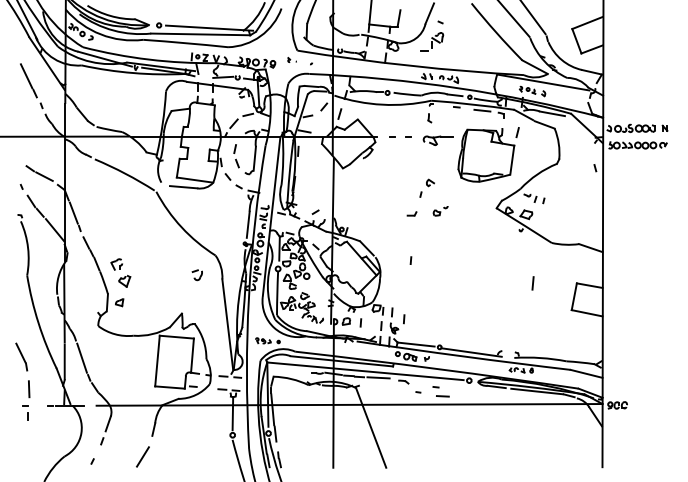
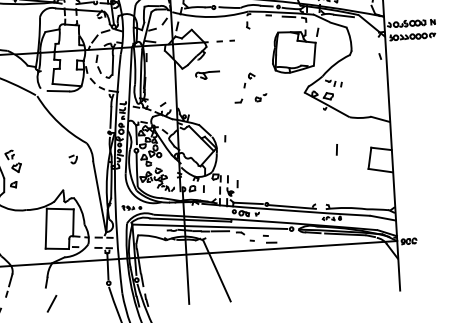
part: (437, 140) -> (206, 75), moved
line: (410, 260) -> (224, 138), moved
line: (142, 456) -> (51, 303), moved

